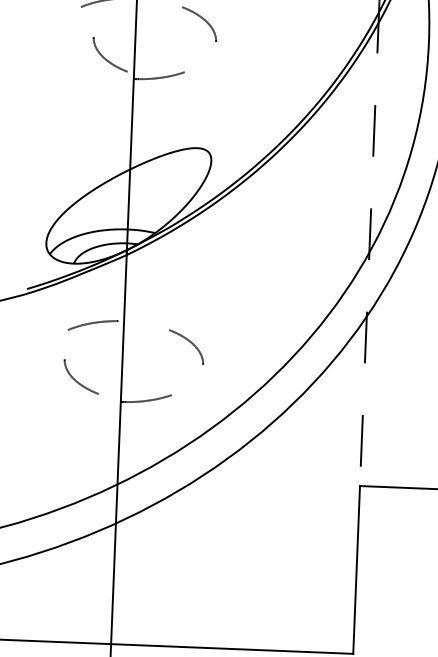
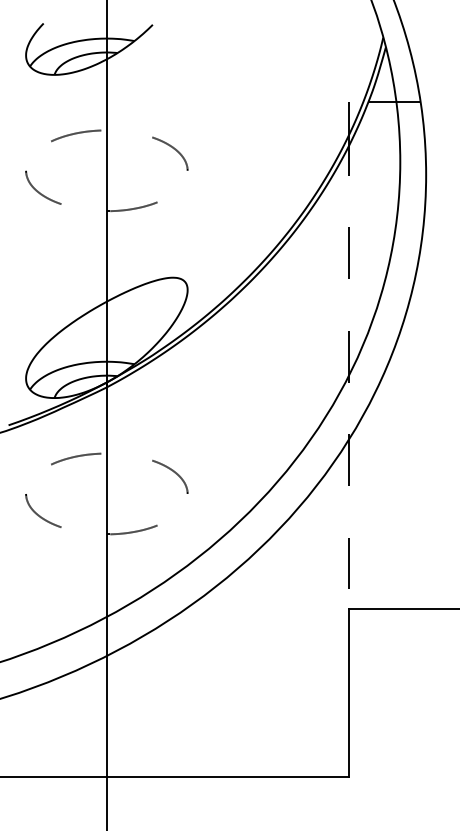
curve: (106, 58) -> (39, 191), moved
curve: (78, 381) -> (40, 515), moved

